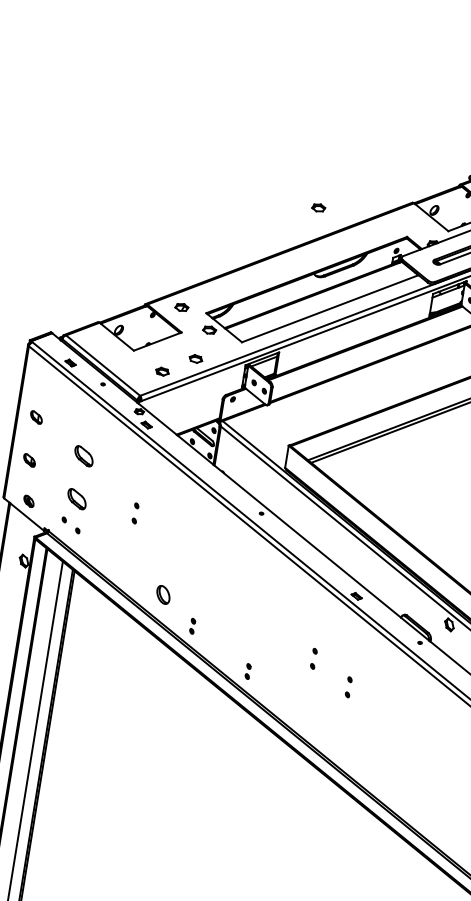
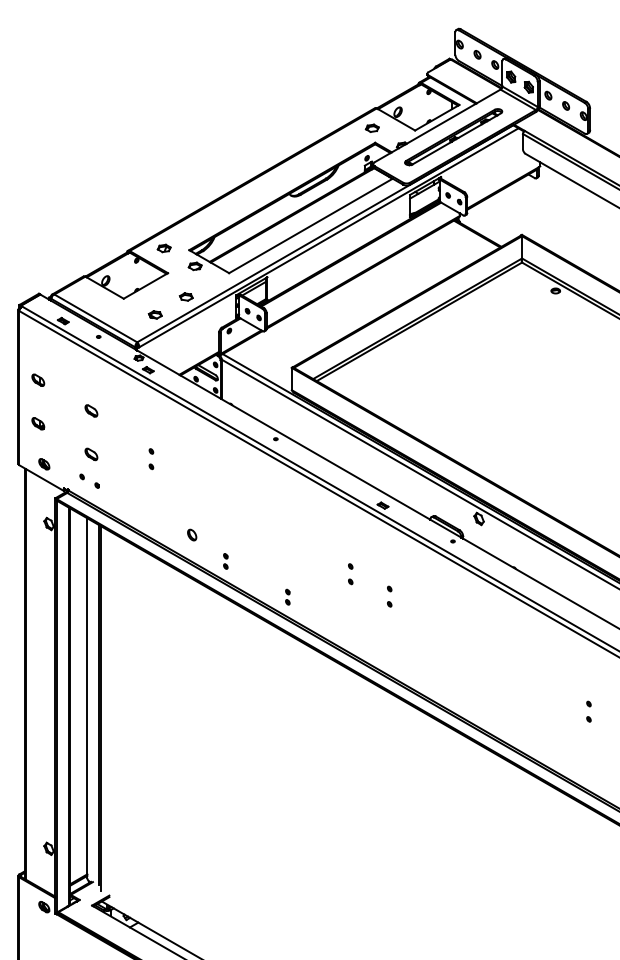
part: (317, 207) -> (371, 127), moved
part: (84, 455) -> (91, 410), size x0.62
part: (77, 499) -> (91, 454), size x0.62
part: (164, 594) -> (192, 534), size x0.62

